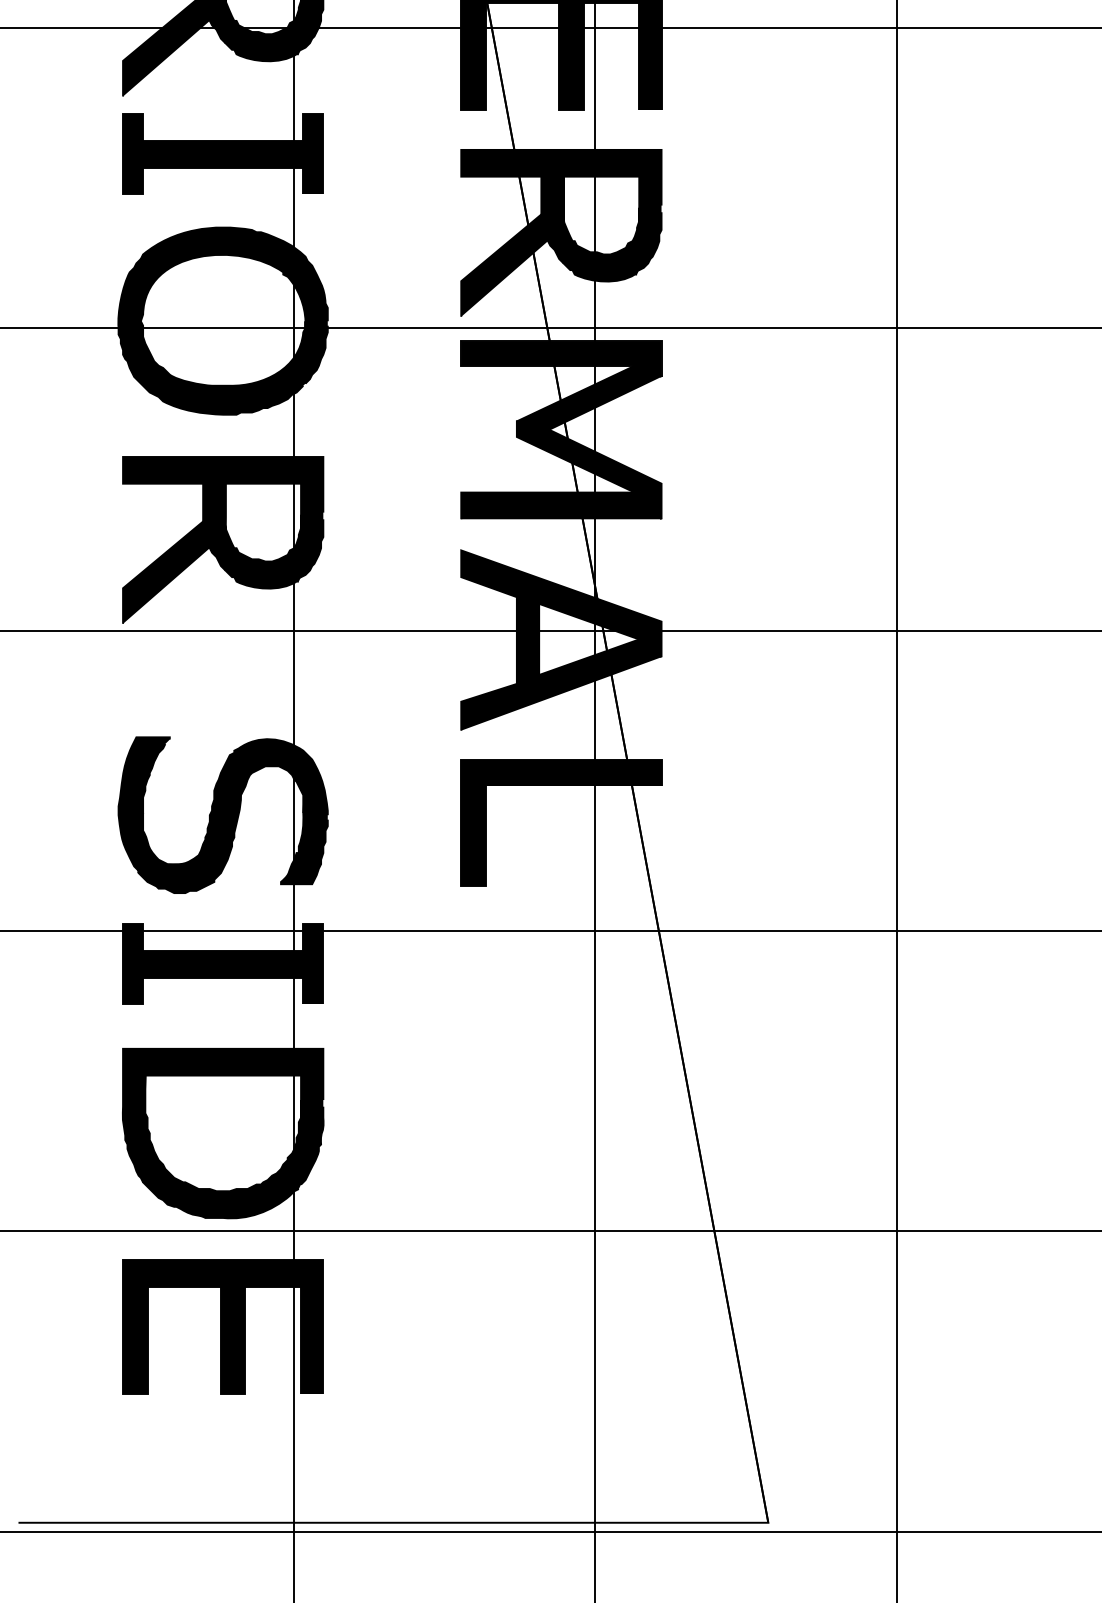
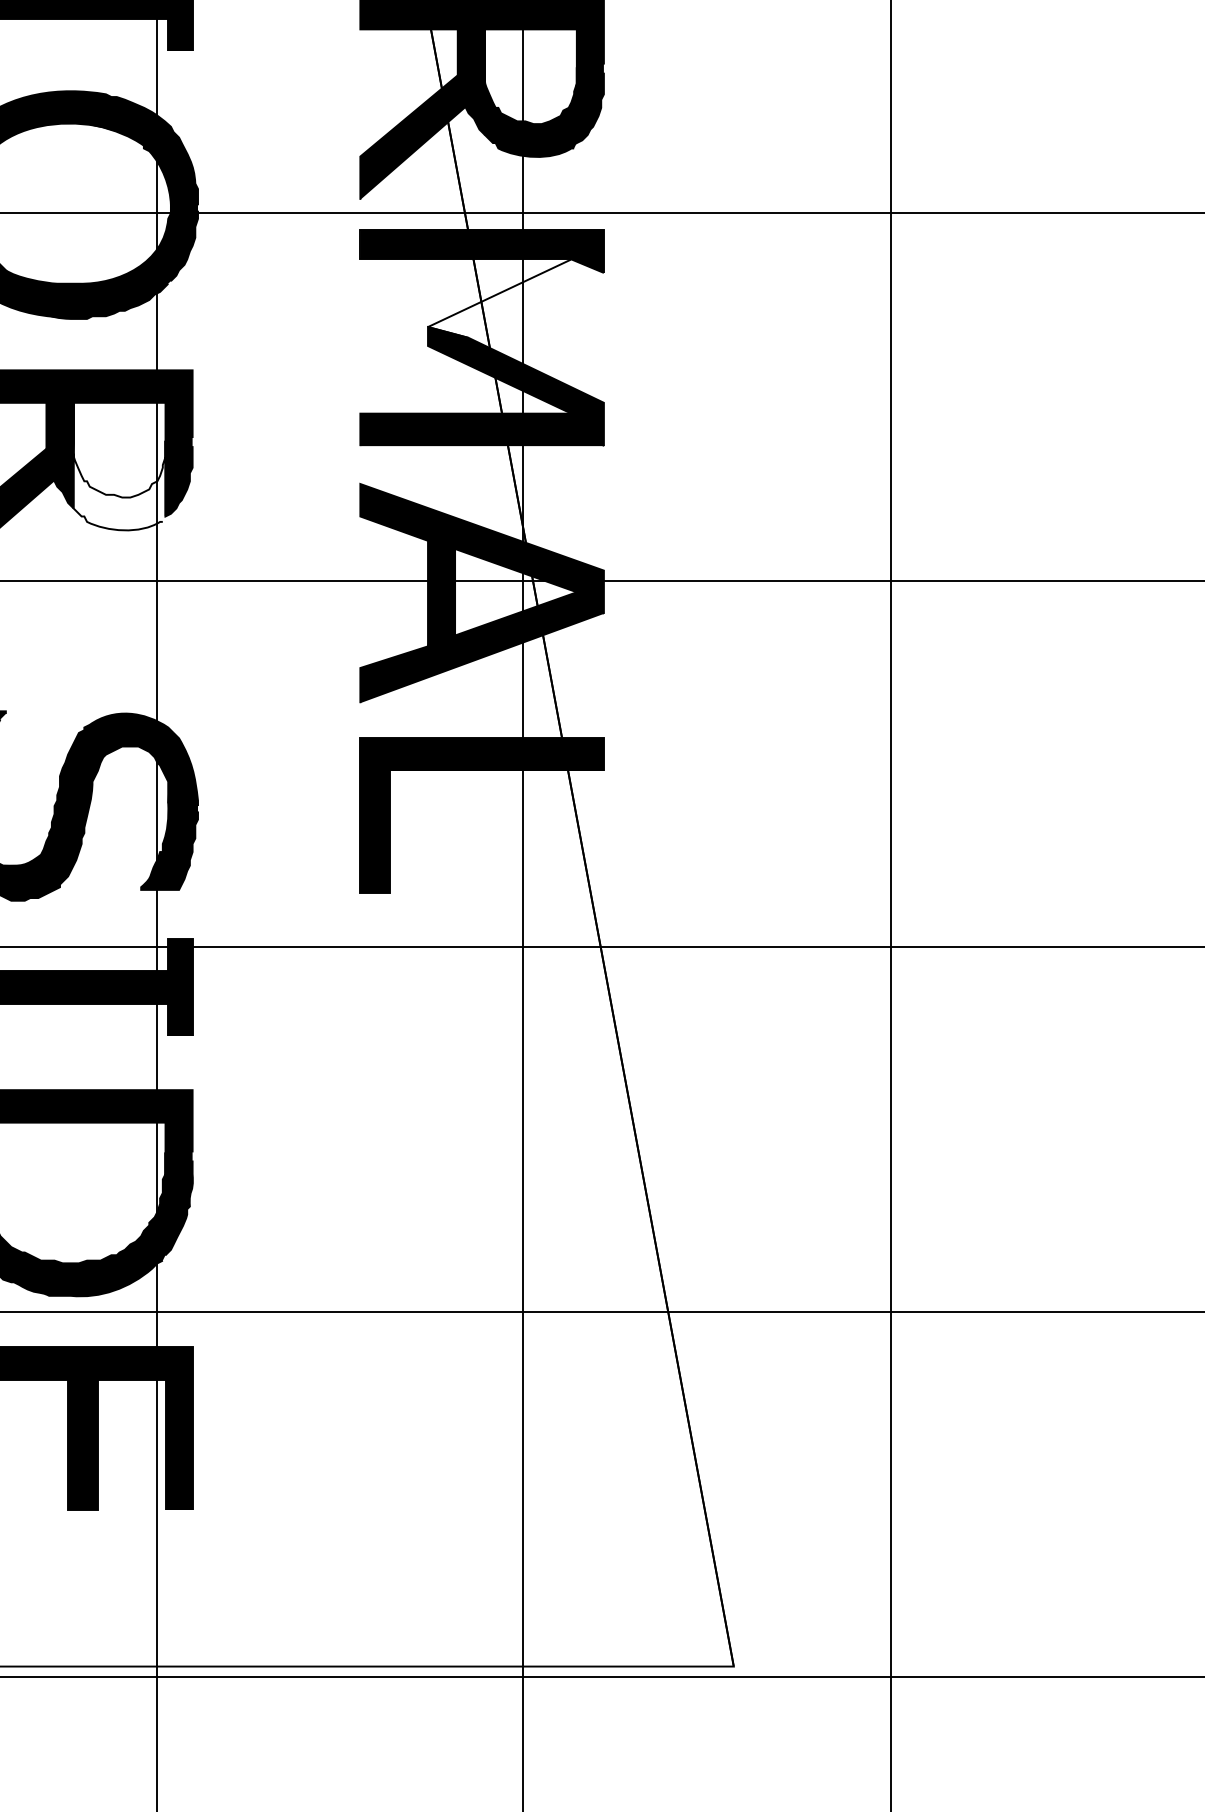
fill: (588, 397) -> (515, 297), removed
fill: (263, 535) -> (119, 465), removed

